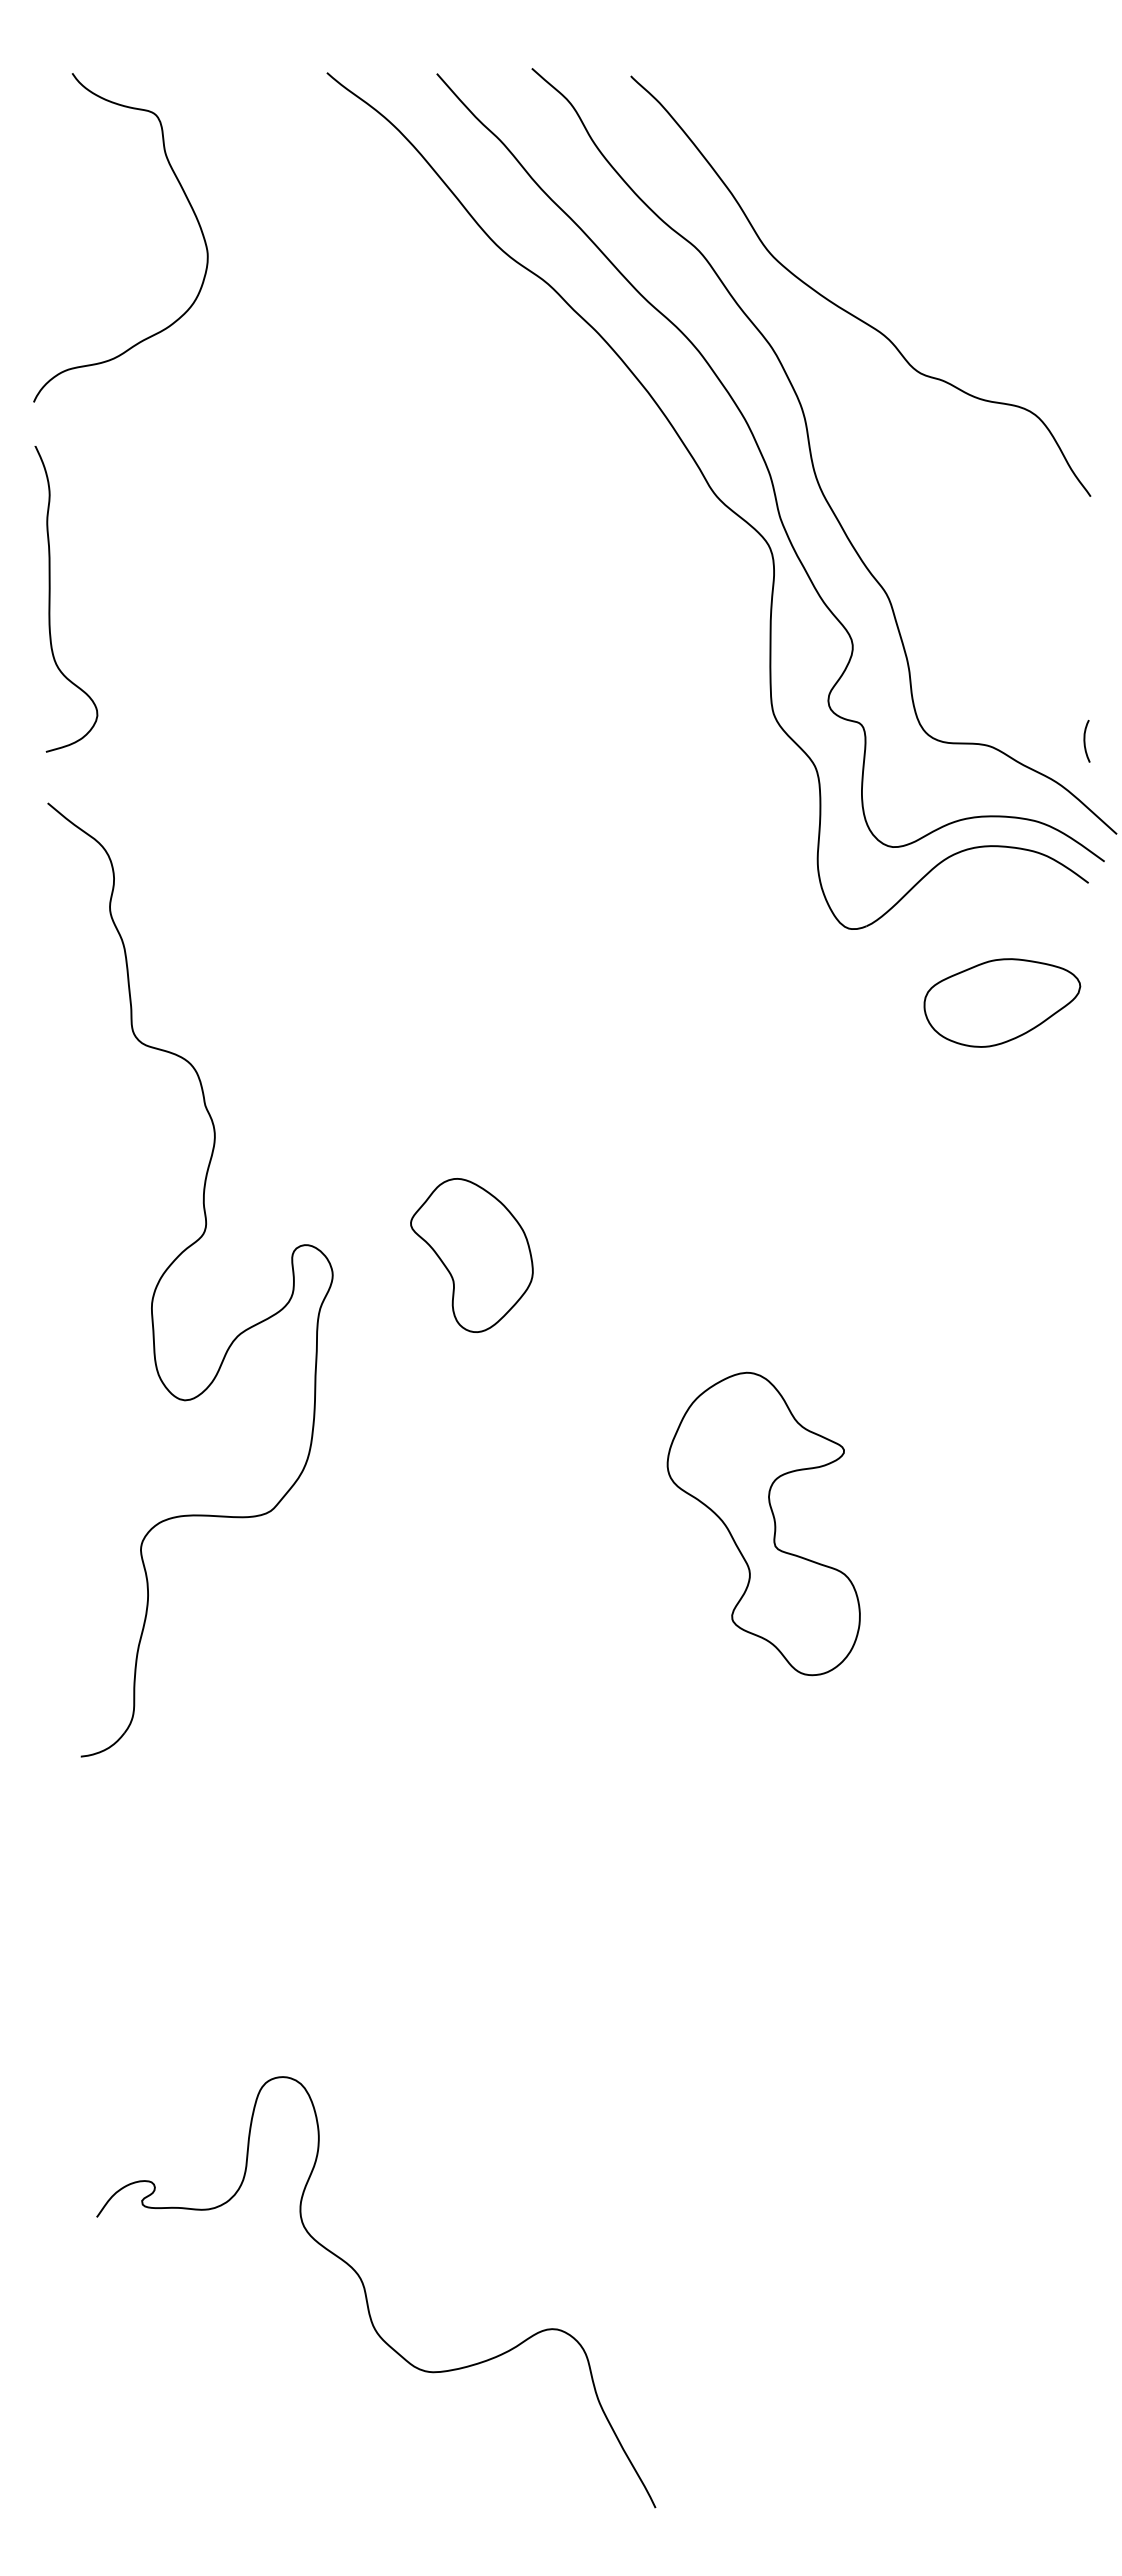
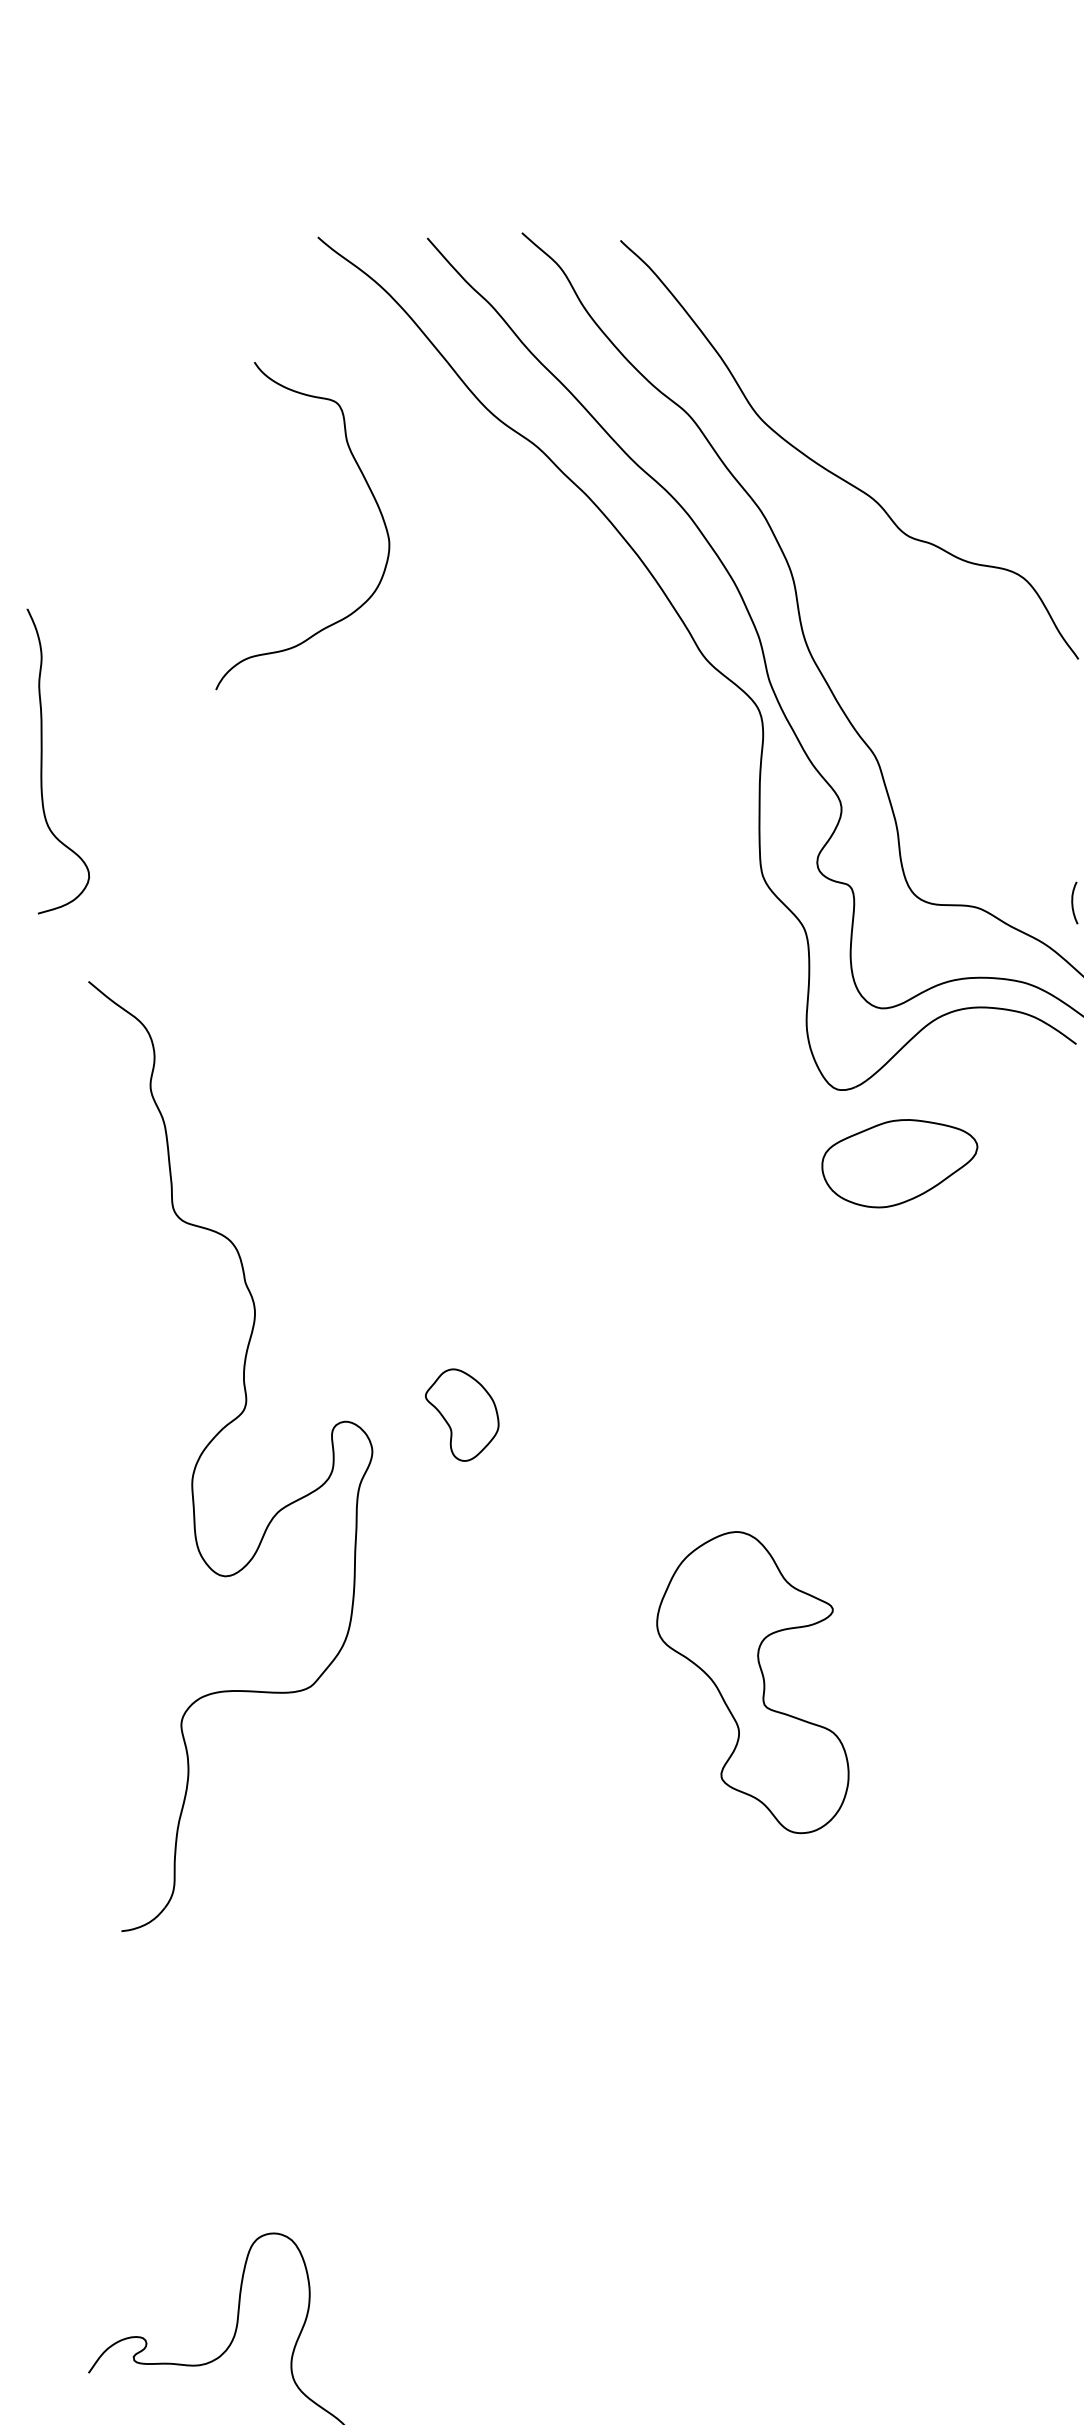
curve: (188, 203) -> (370, 491), moved
part: (1002, 1002) -> (900, 1163), moved
part: (471, 1255) -> (461, 1415), size x0.6
part: (174, 1262) -> (214, 1439), moved

